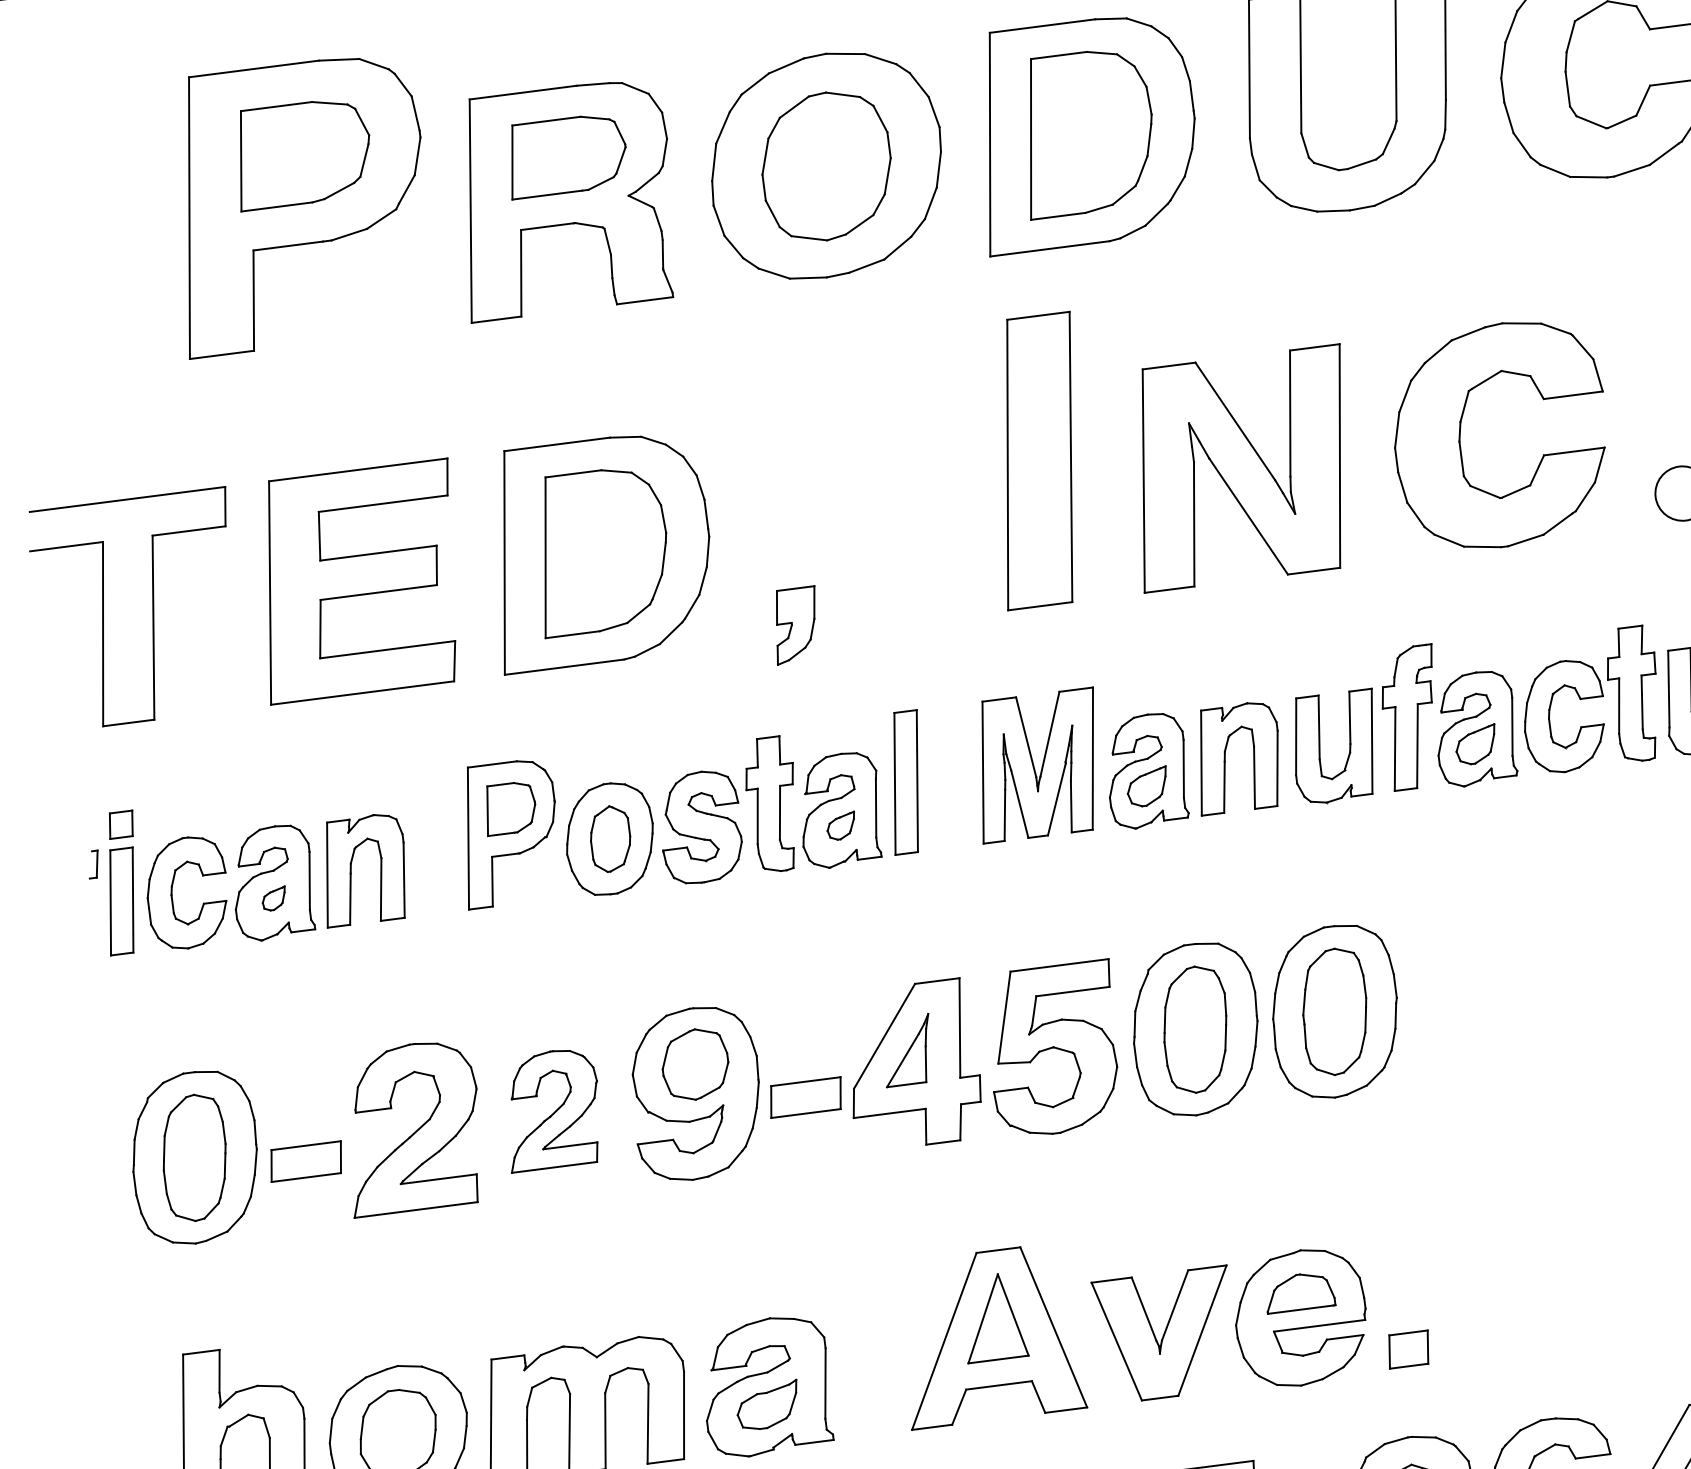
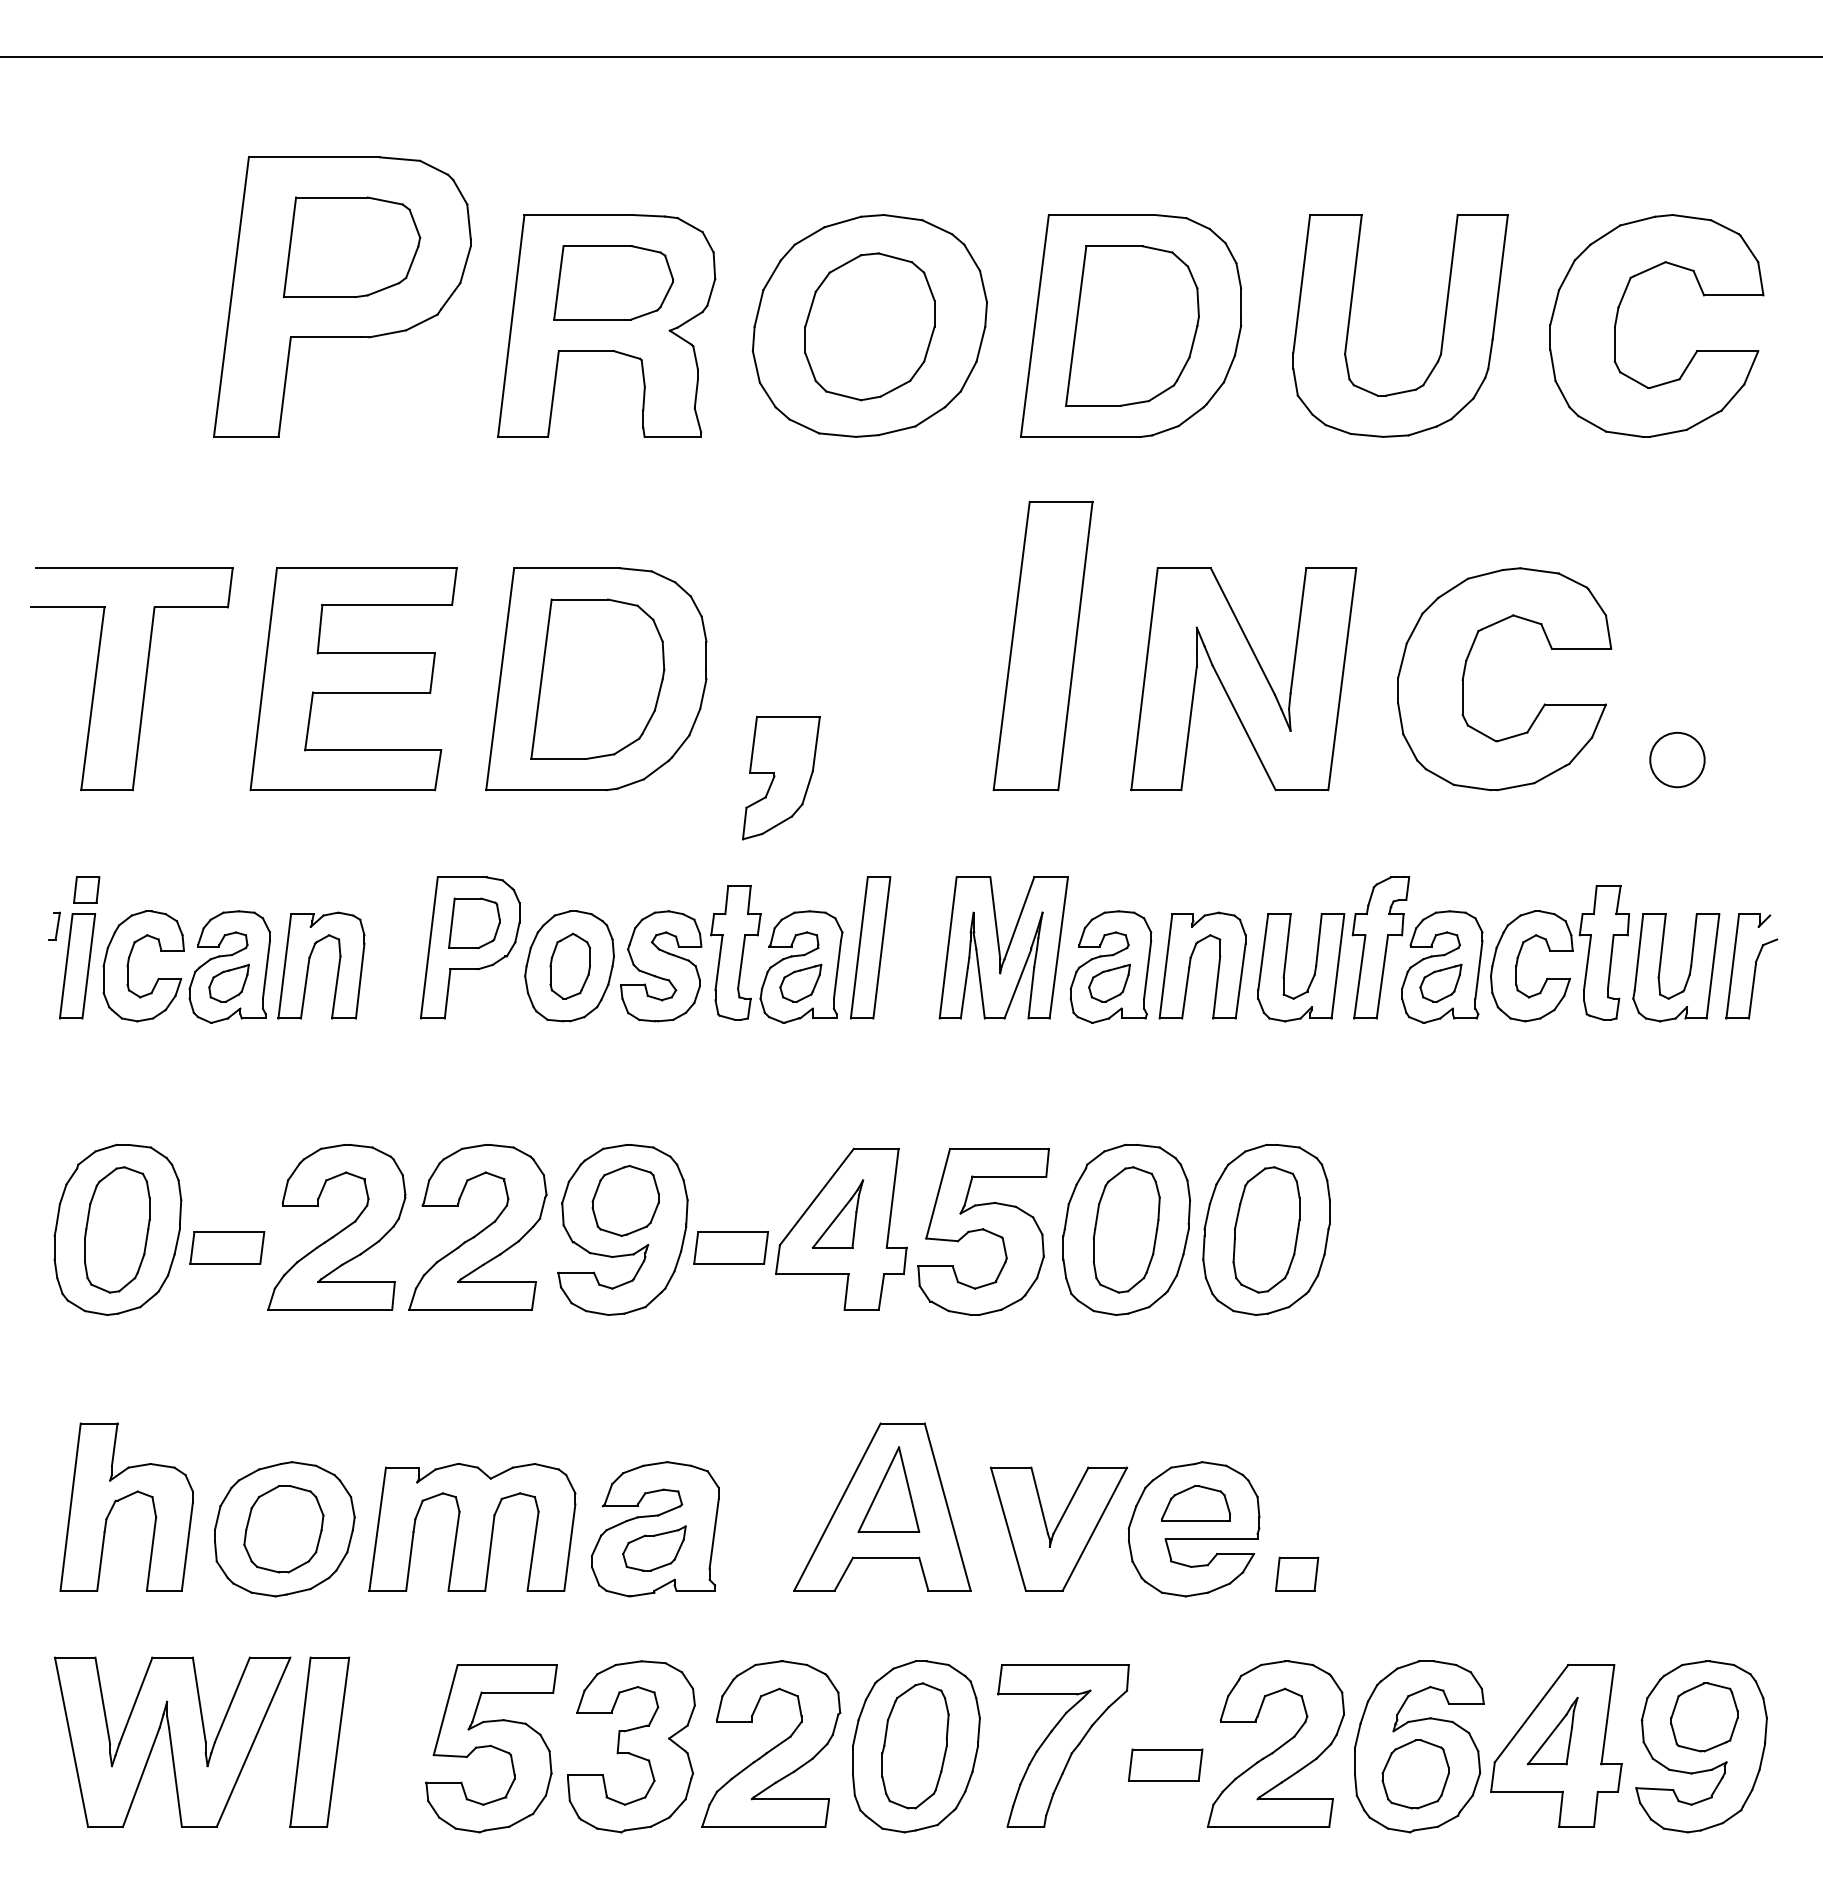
part: (796, 625) -> (781, 778), size x1.67
part: (841, 825) -> (800, 982), size x1.43
part: (273, 898) -> (228, 982), size x1.67
part: (551, 1109) -> (477, 1227), size x1.43

